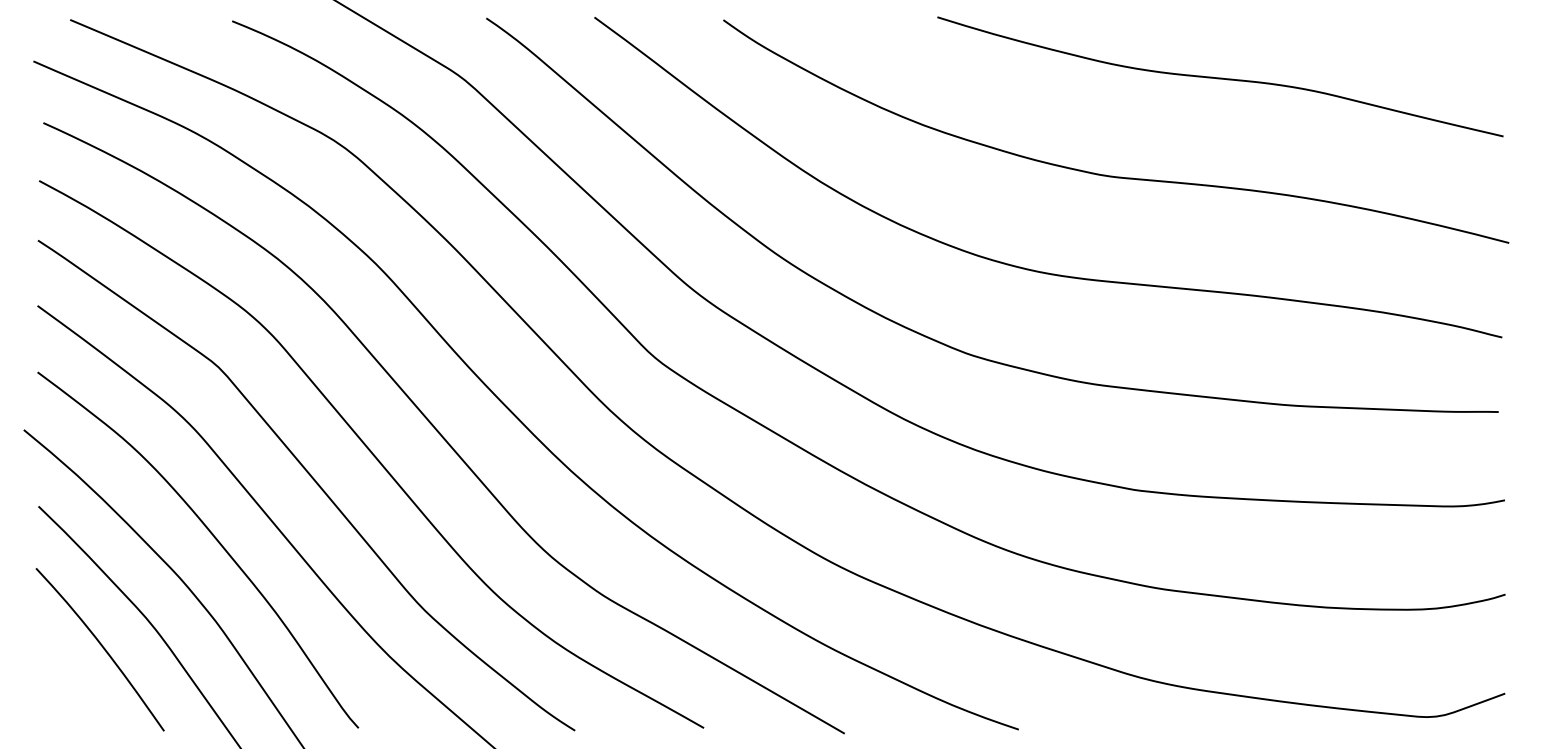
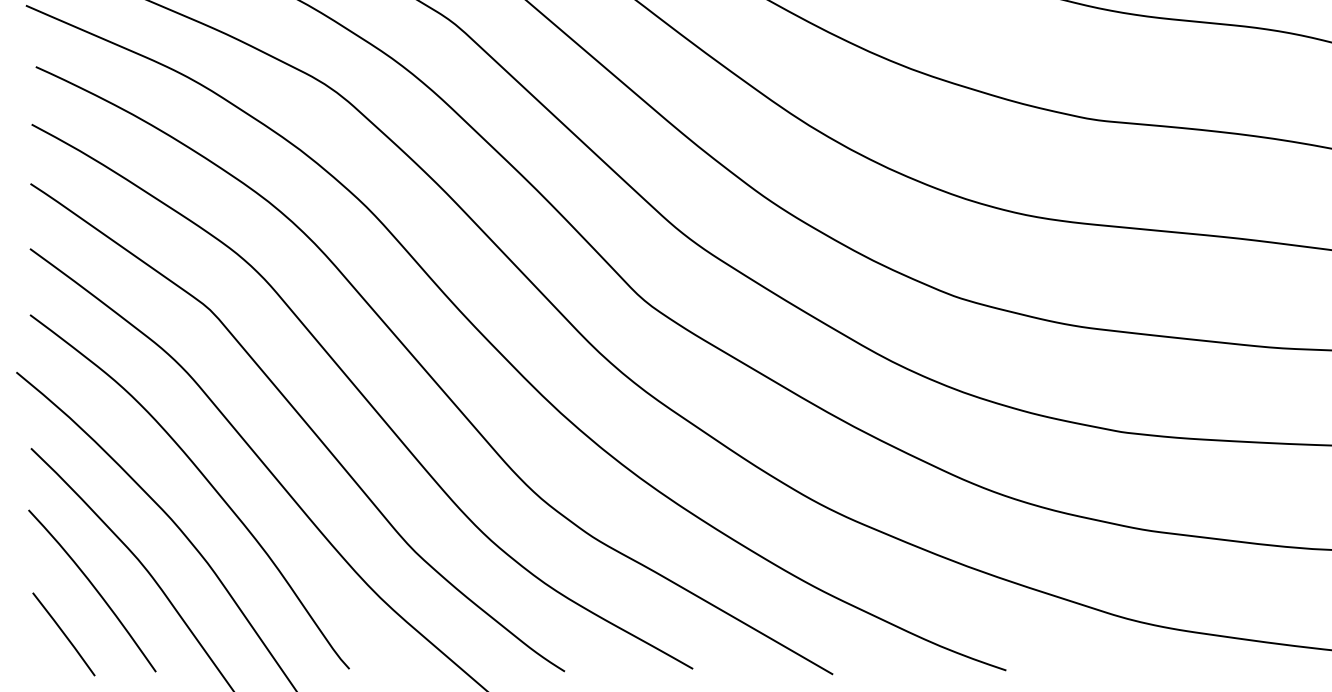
line: (71, 693) -> (63, 634), added

